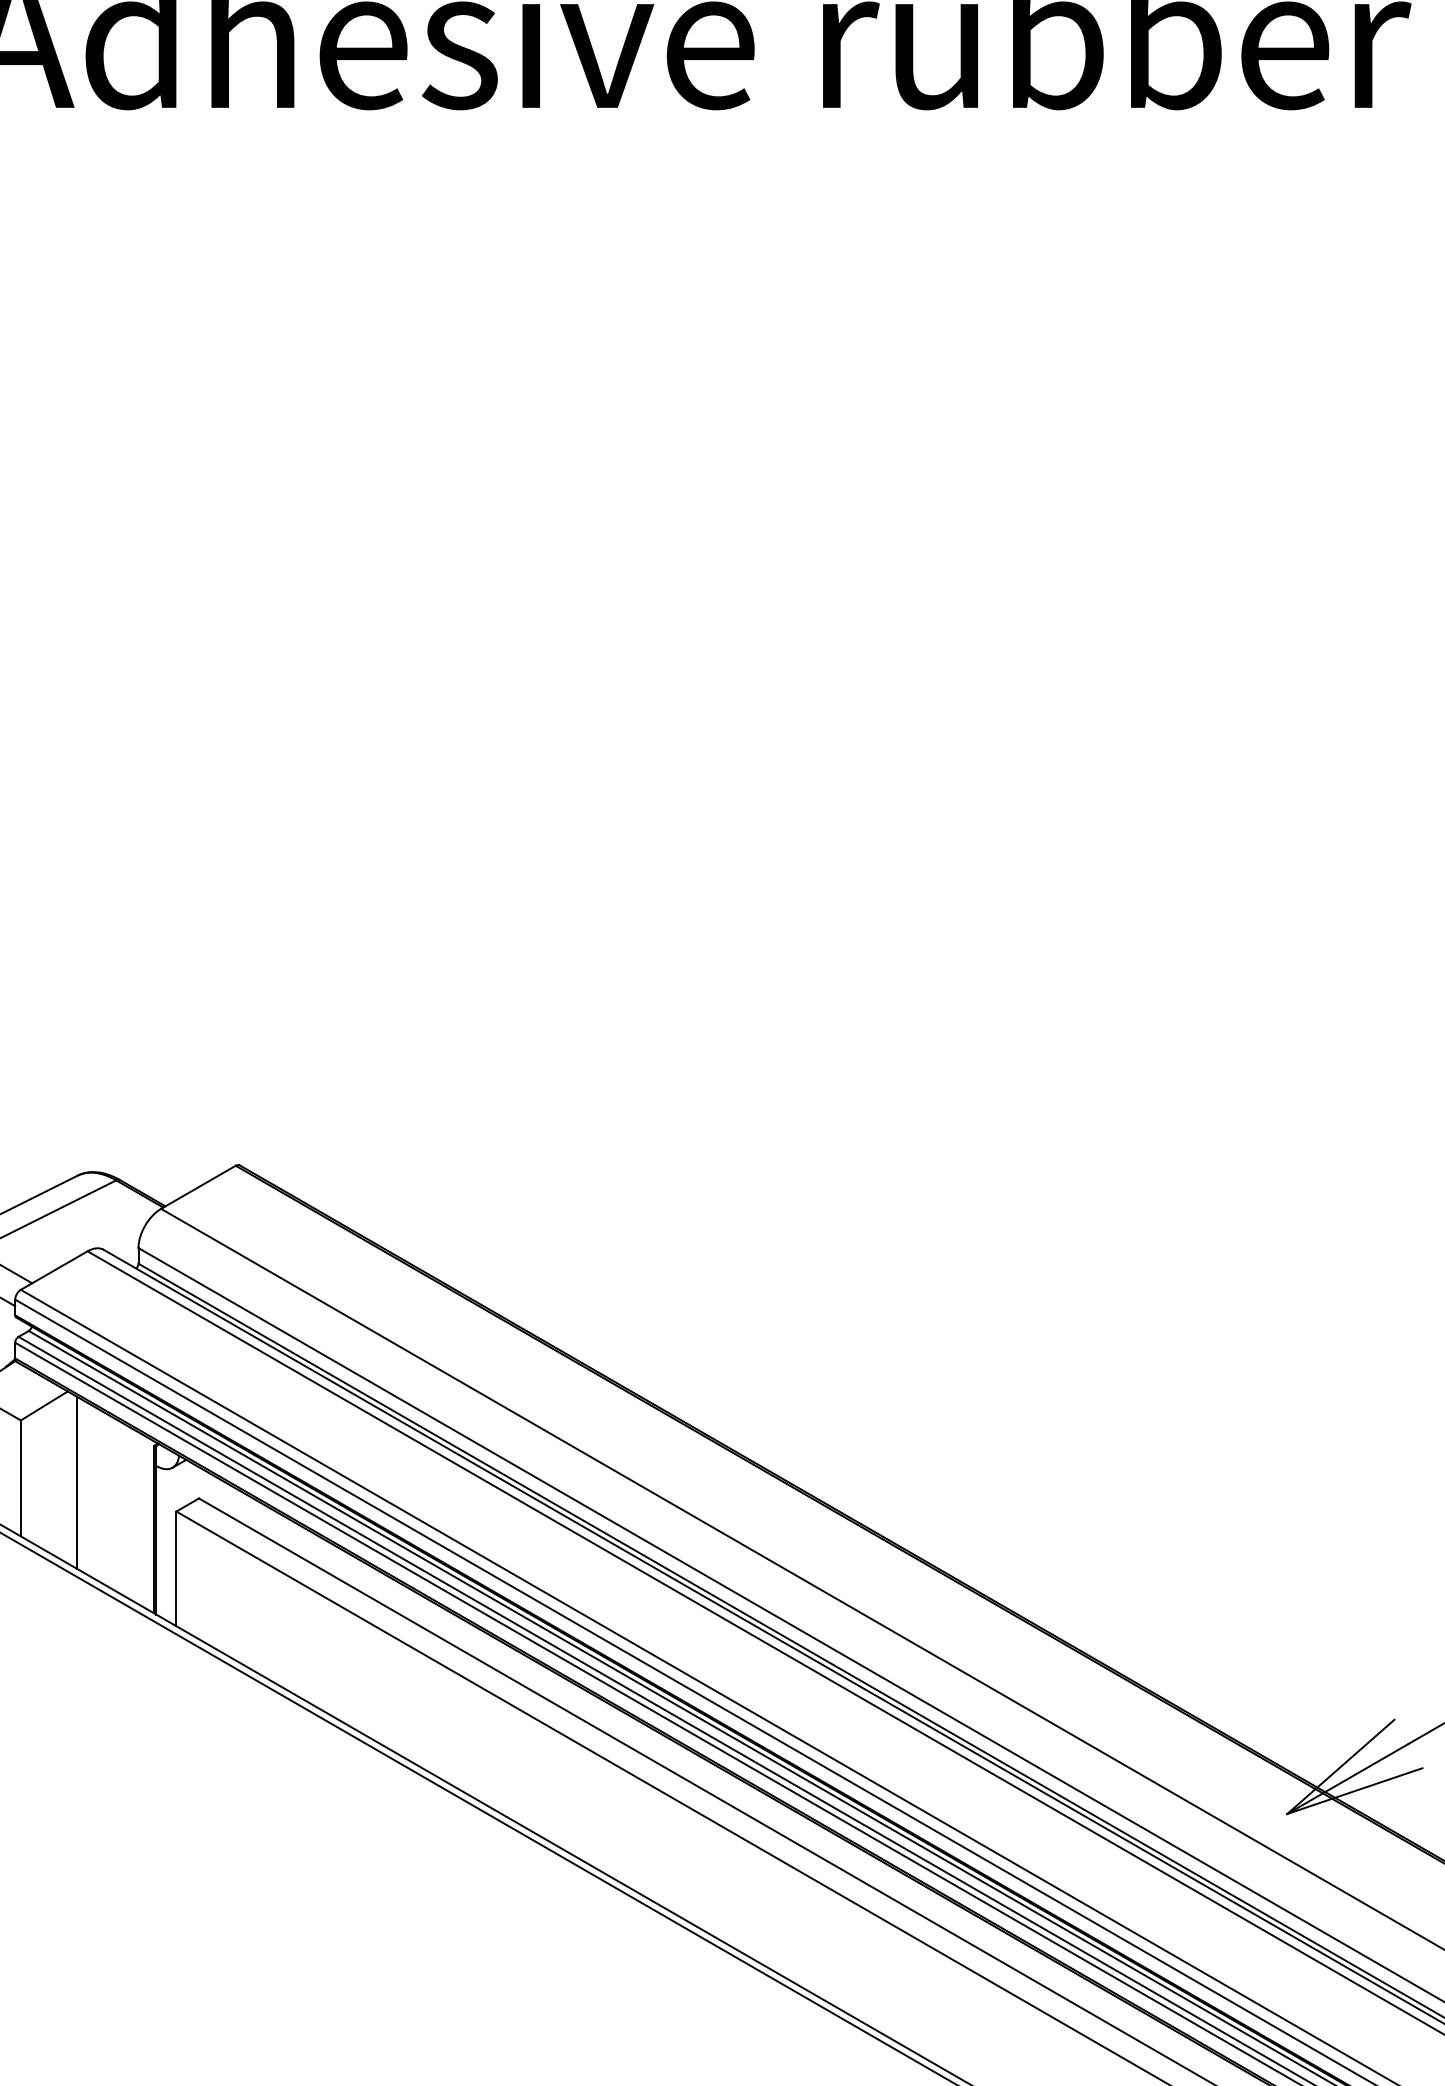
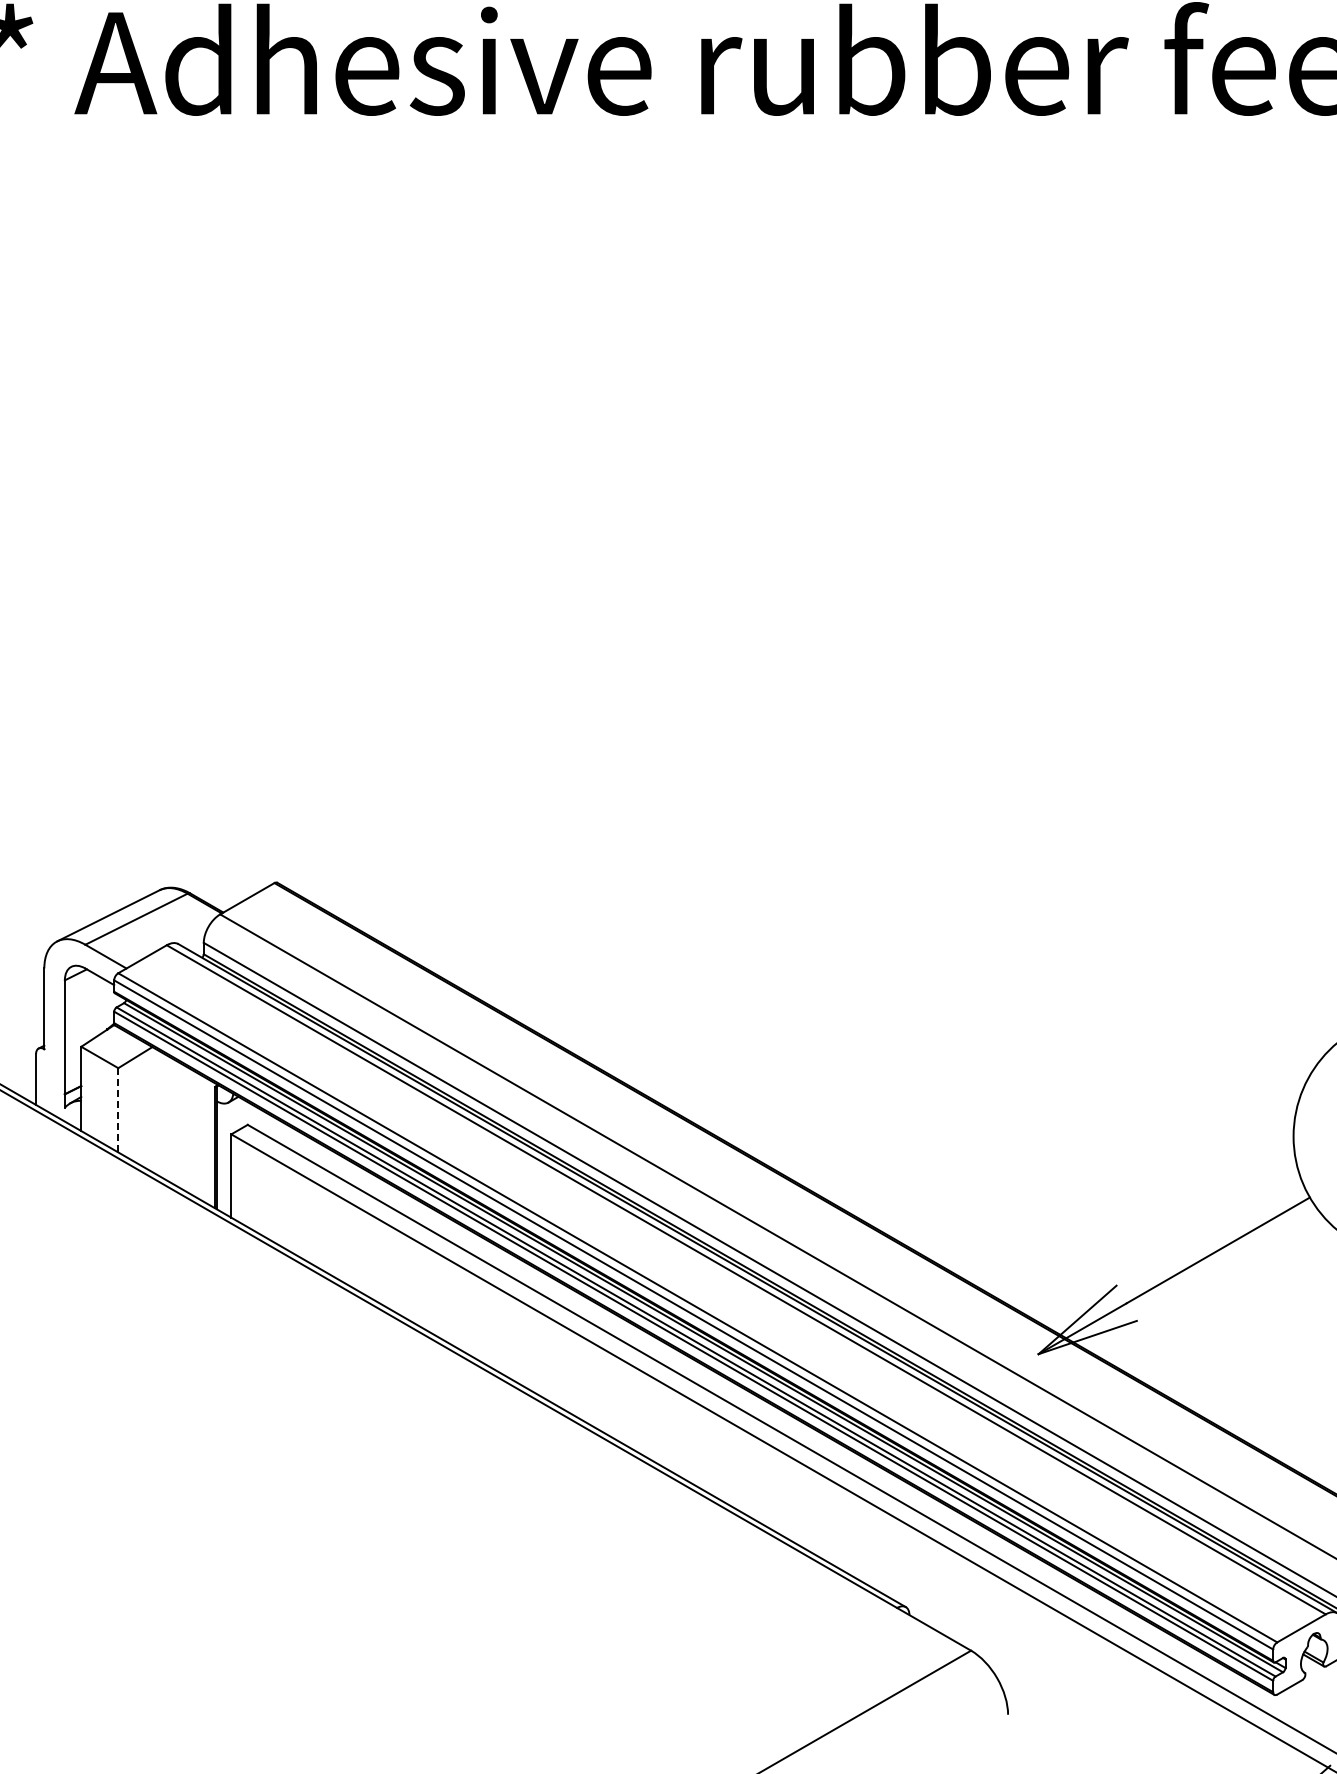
line: (21, 1477) -> (118, 1109), solid -> dashed
line: (77, 1482) -> (159, 1113), removed

